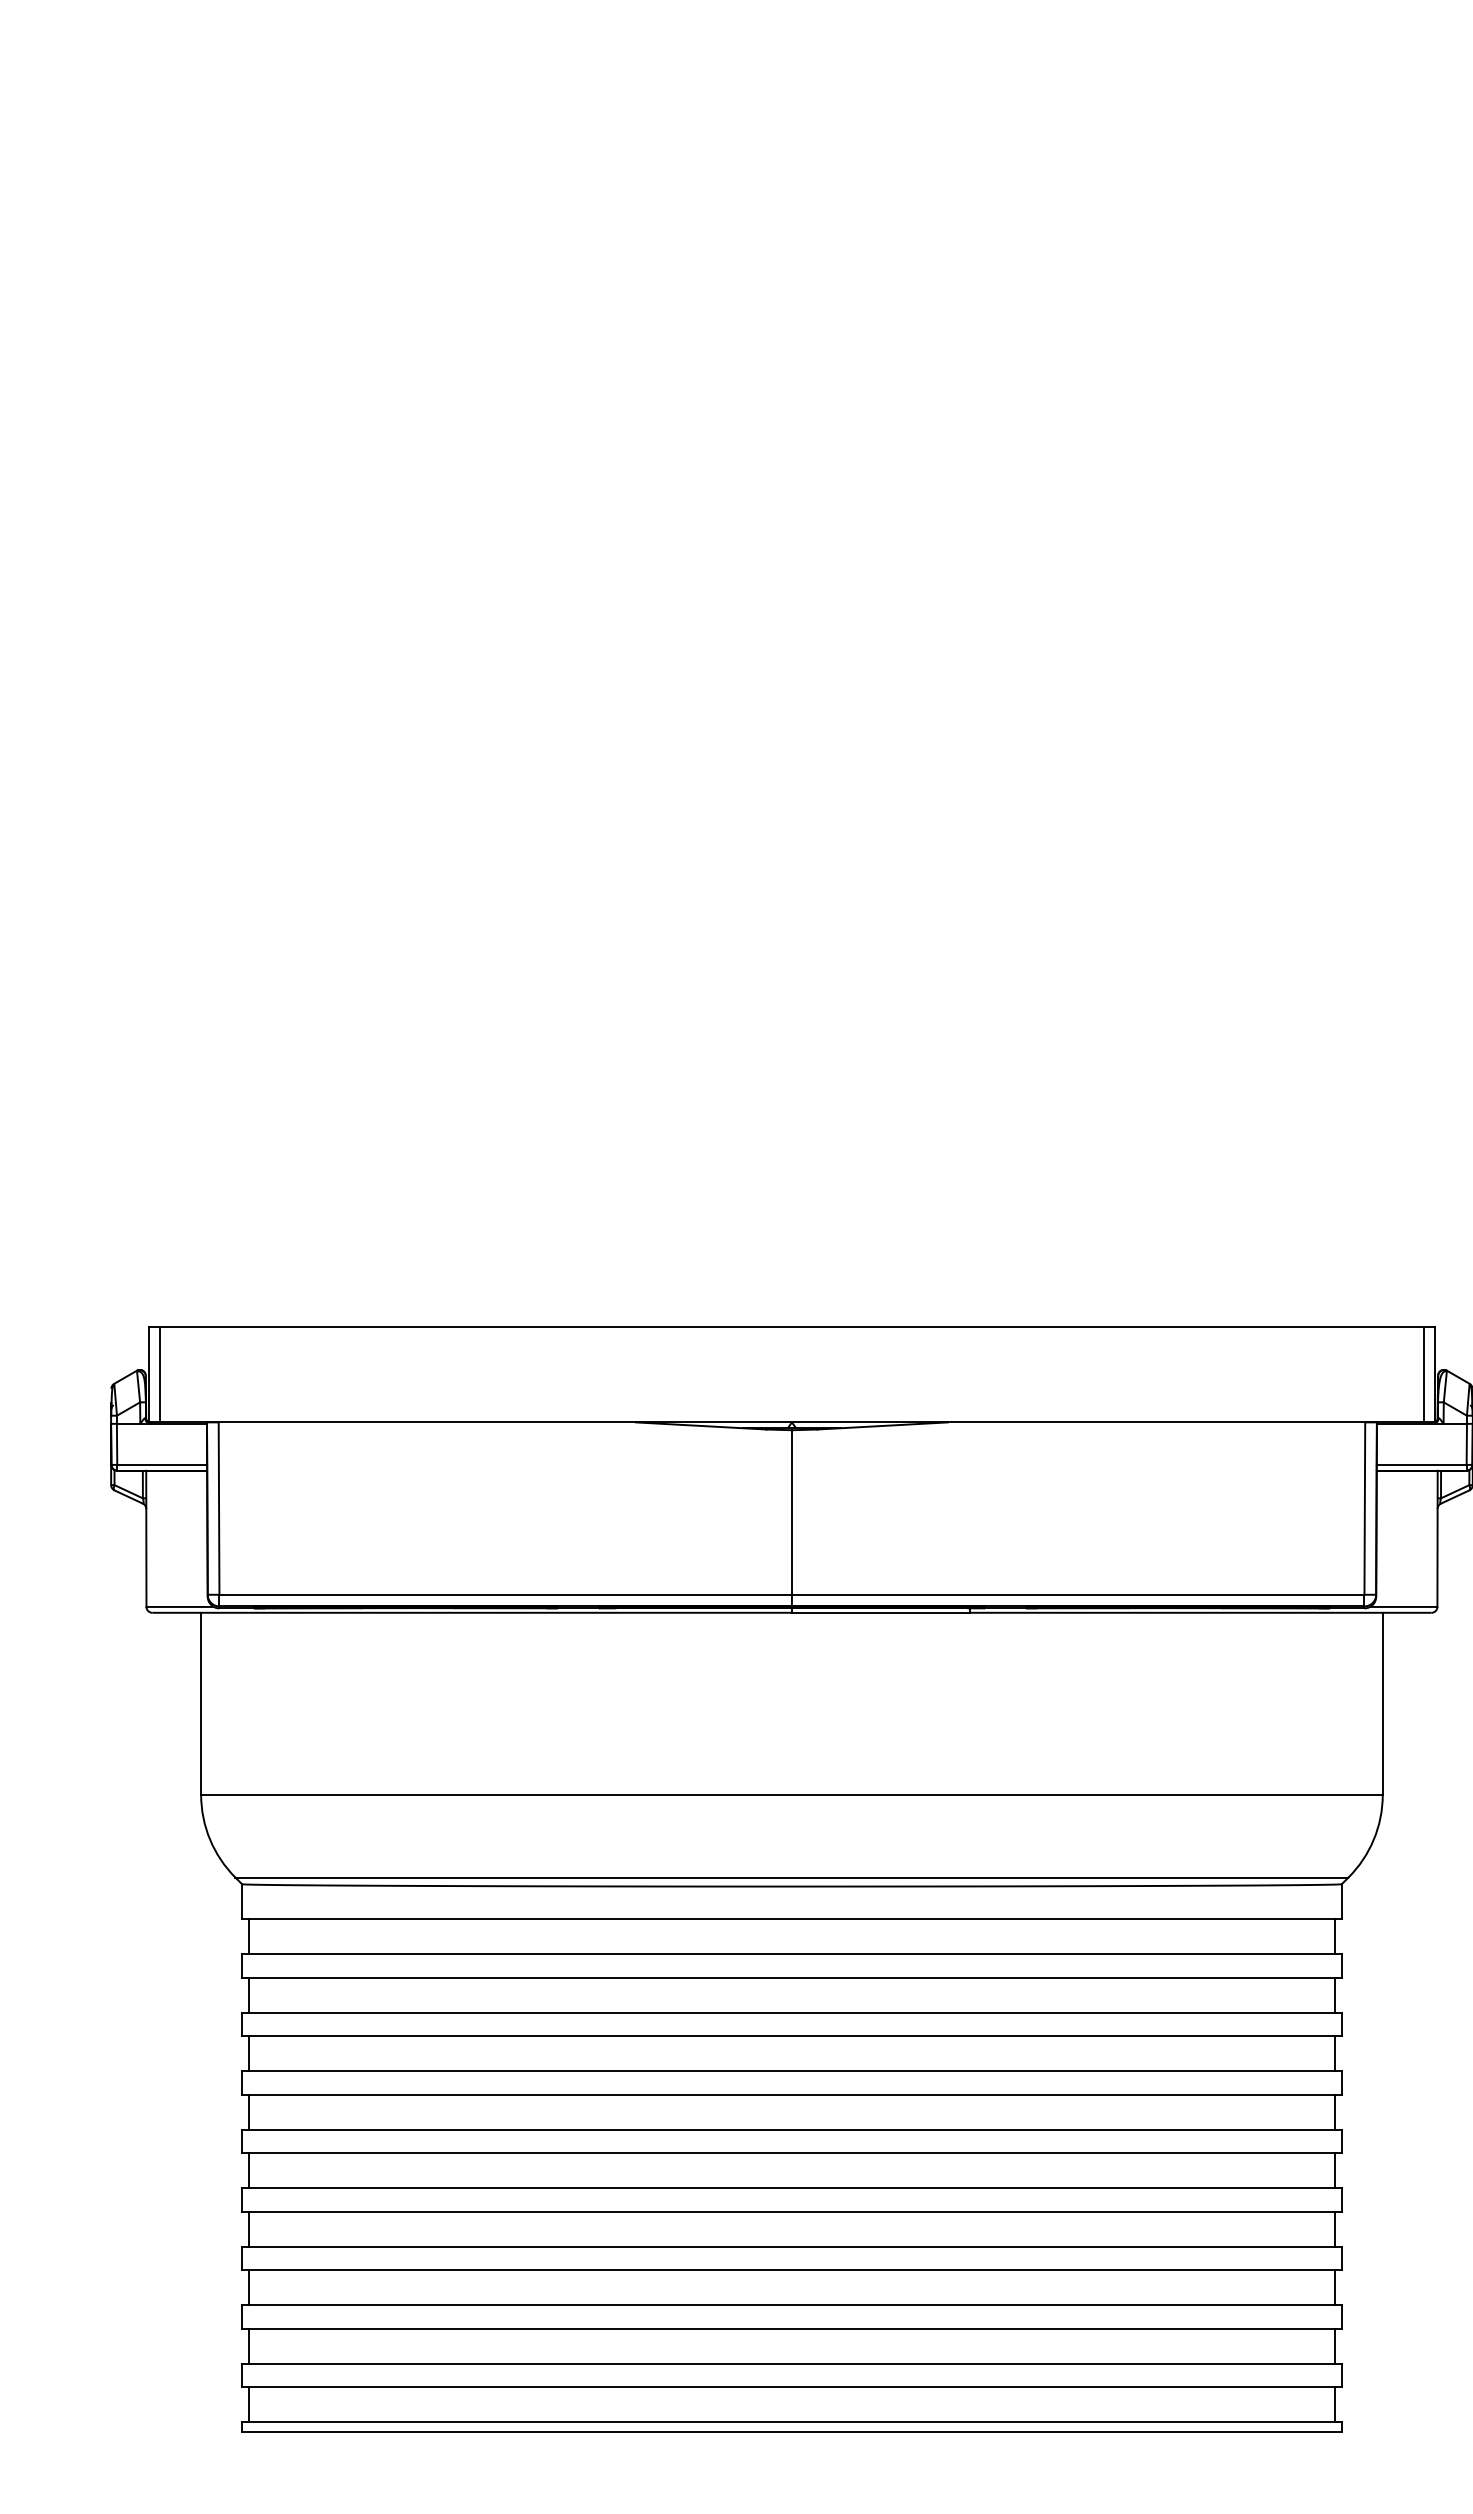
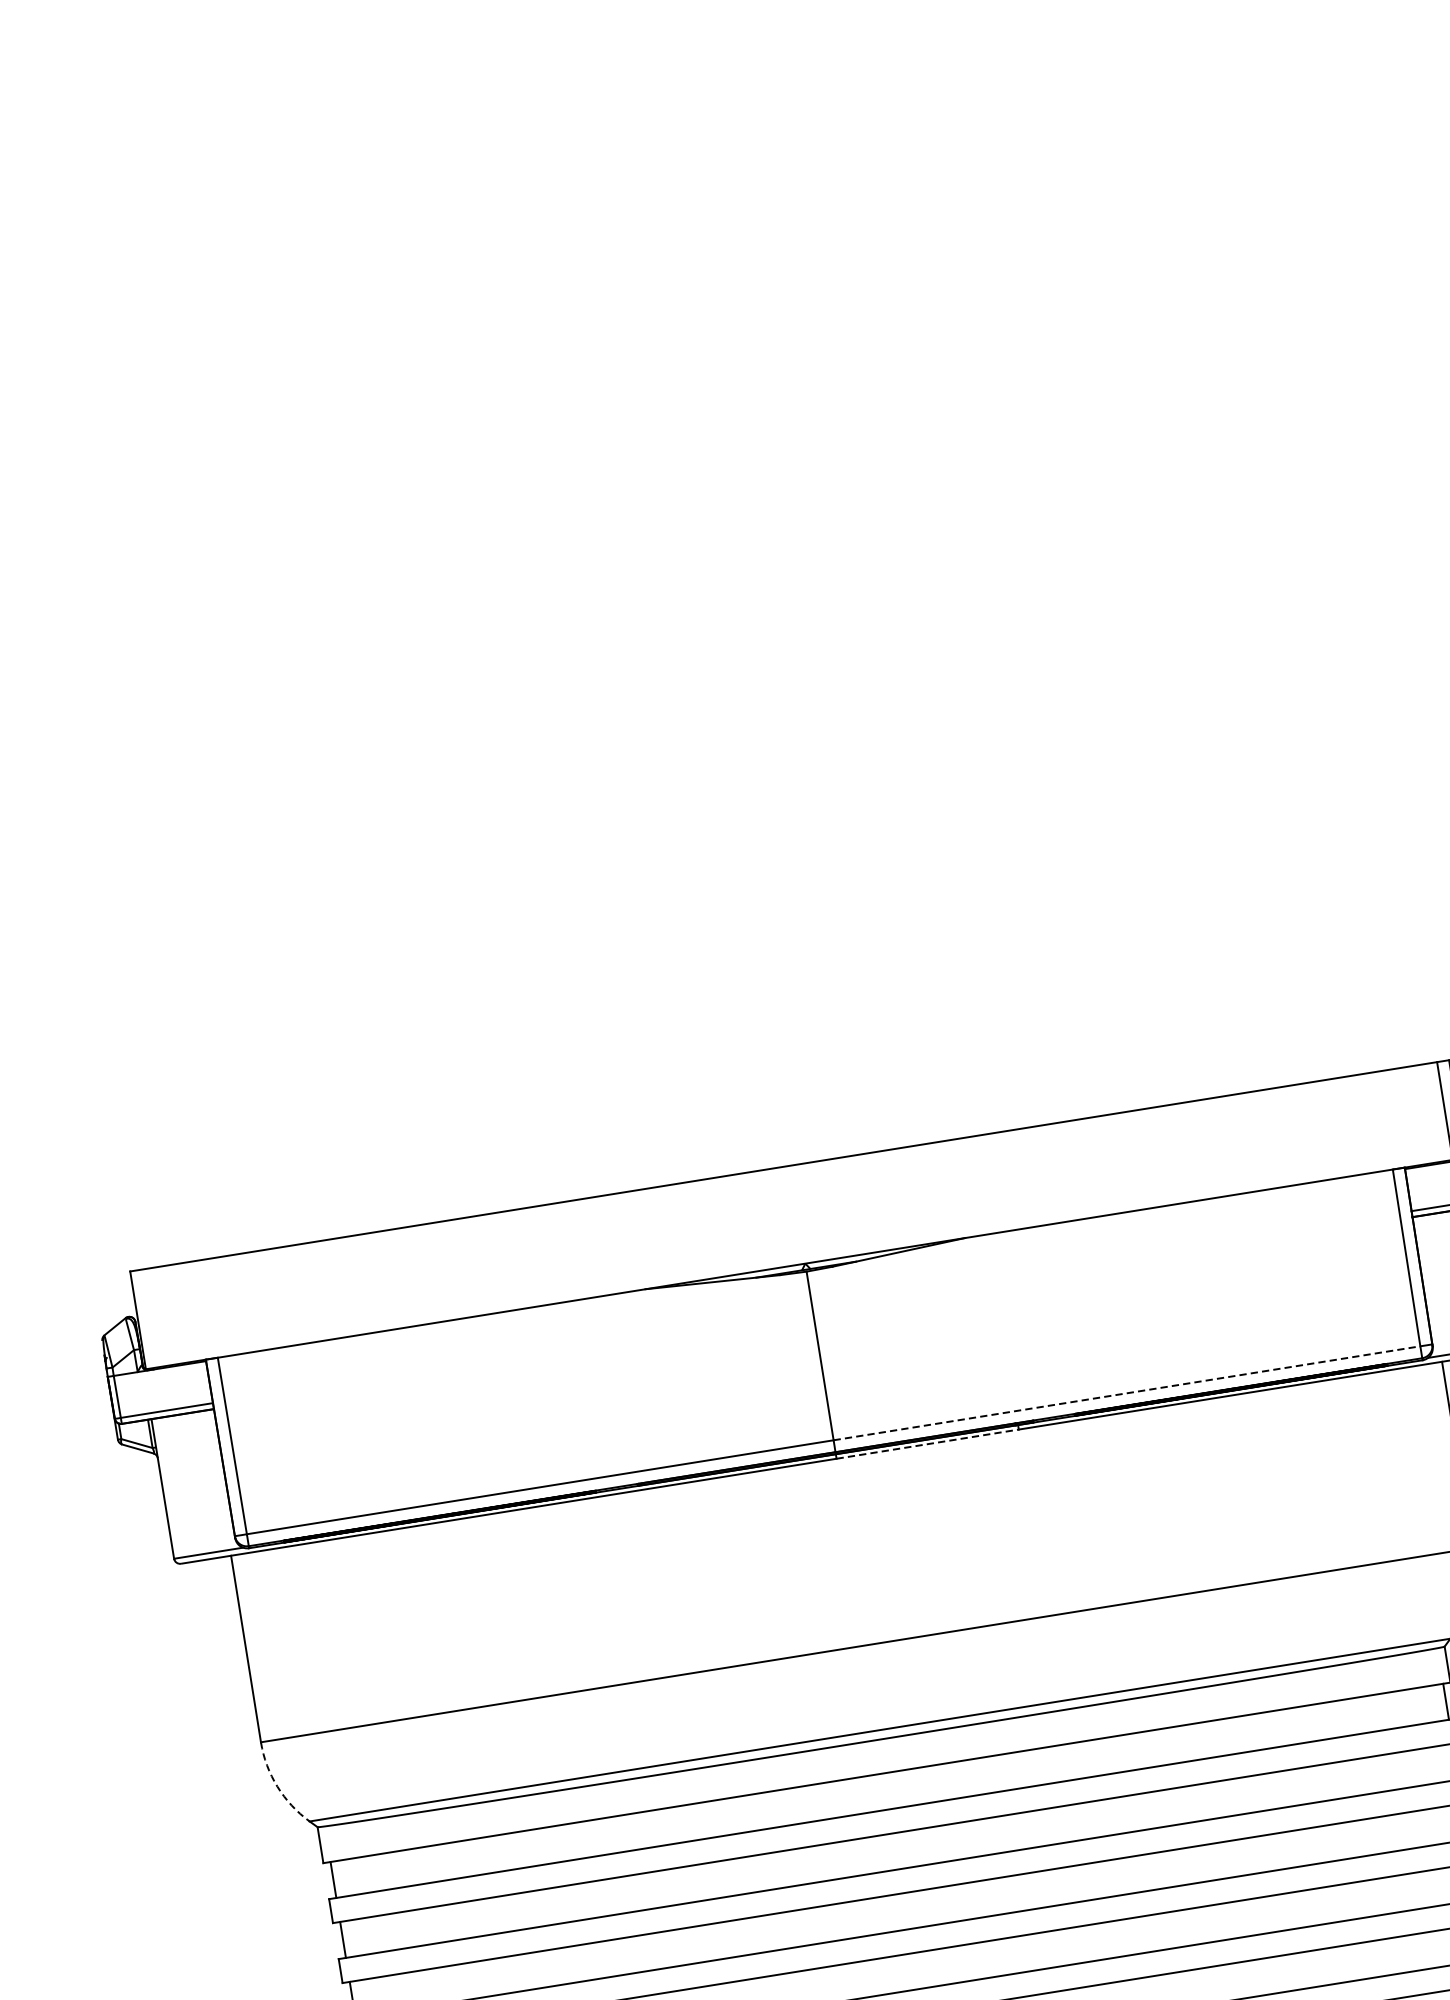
line: (160, 1374) -> (150, 1318), removed
line: (1078, 1594) -> (1127, 1392), solid -> dashed
line: (880, 1612) -> (927, 1443), solid -> dashed
arc: (210, 1839) -> (277, 1786), solid -> dashed

